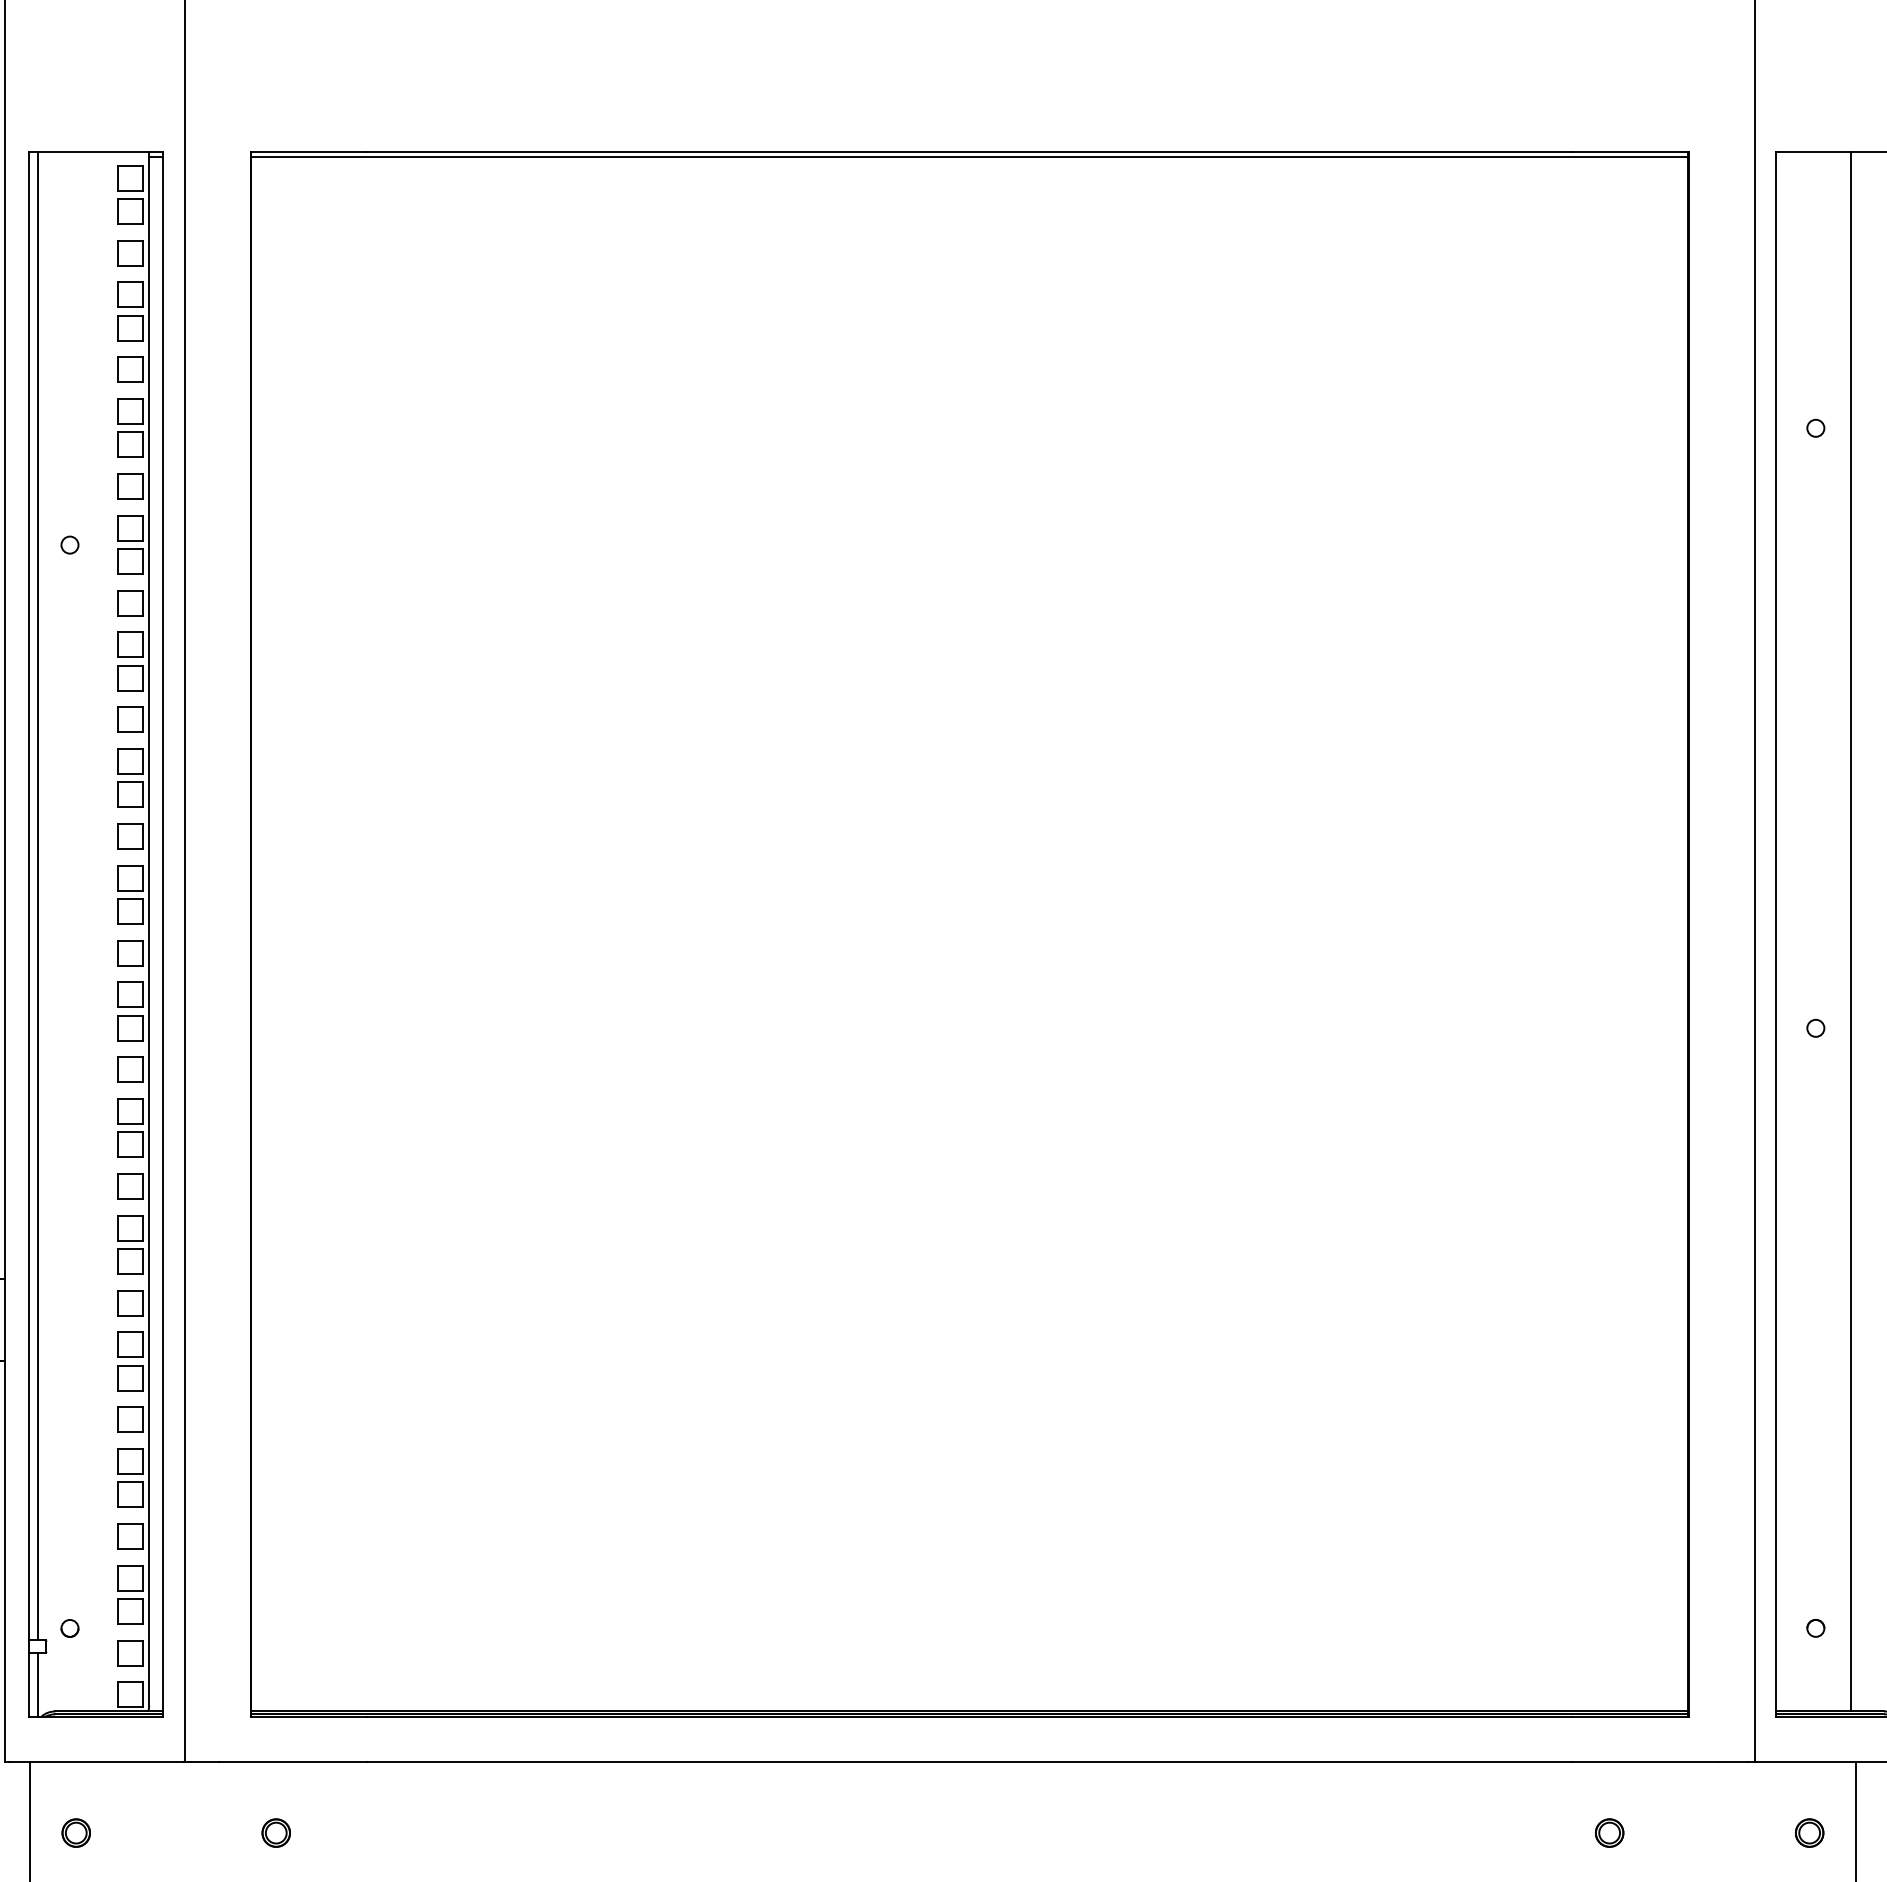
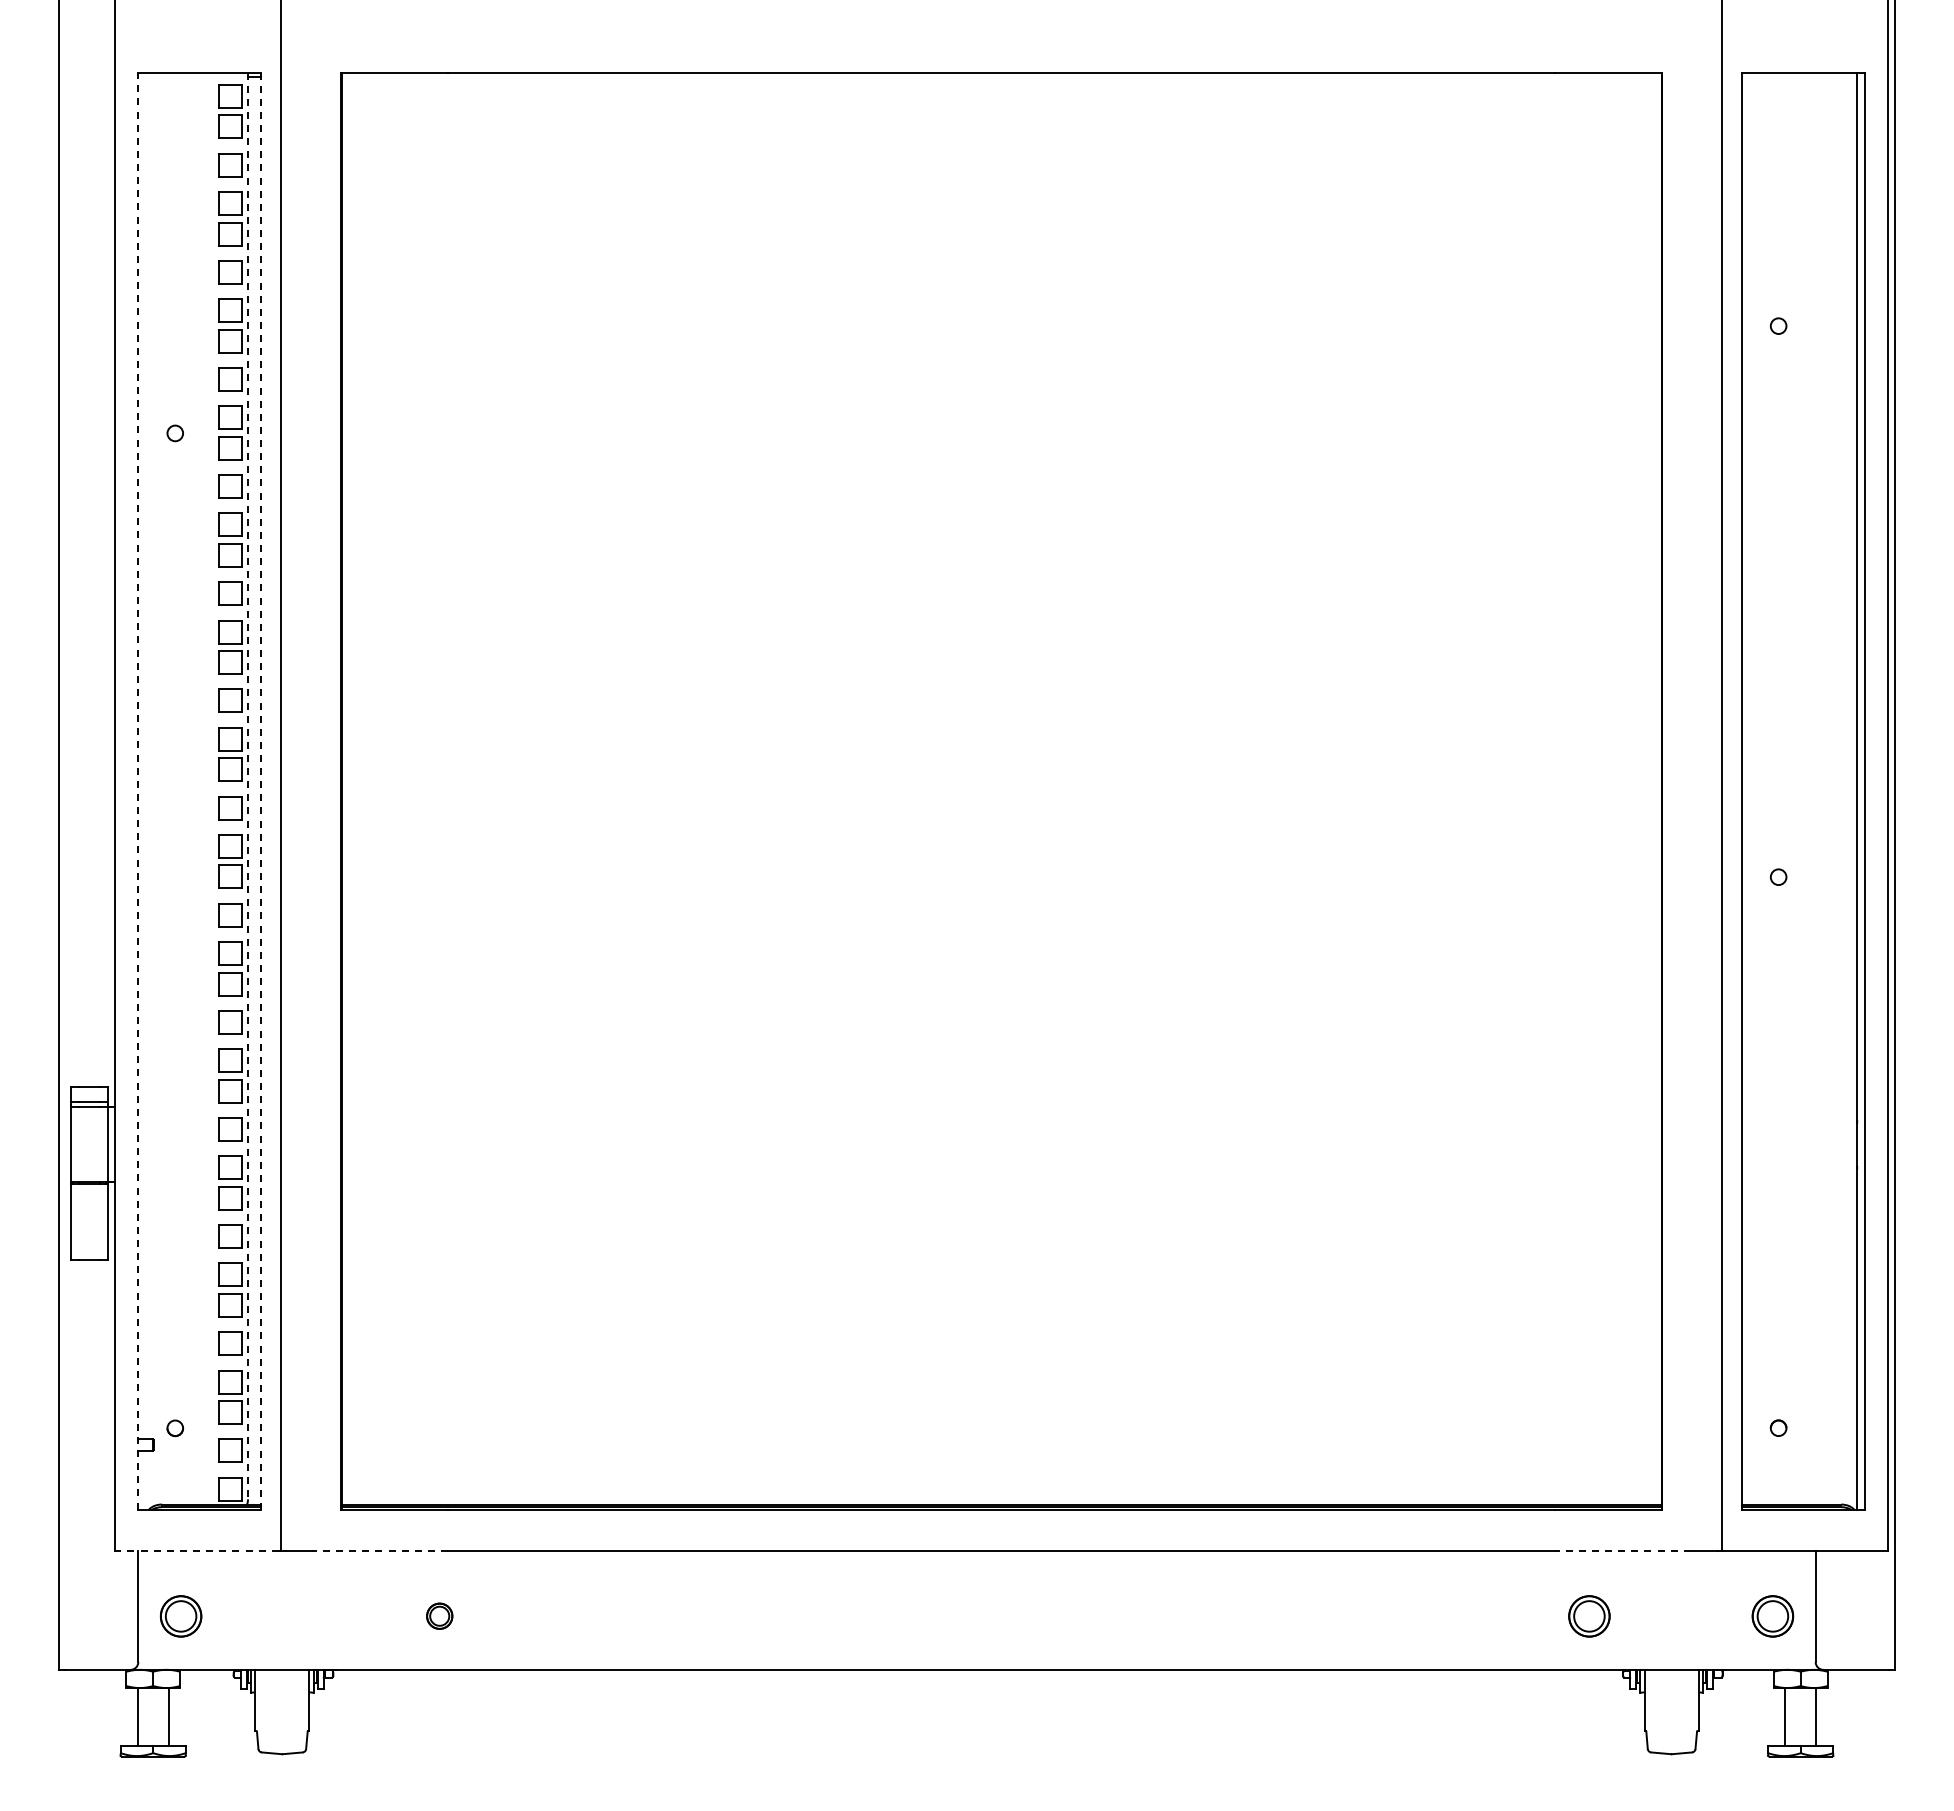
line: (969, 157) -> (1001, 77), removed
line: (37, 895) -> (145, 755), removed
line: (149, 929) -> (248, 786), solid -> dashed
line: (1851, 931) -> (1811, 788), removed
line: (29, 933) -> (138, 790), solid -> dashed
line: (162, 935) -> (260, 791), solid -> dashed
line: (37, 1684) -> (145, 1479), removed
line: (95, 1761) -> (198, 1550), solid -> dashed
line: (293, 1761) -> (380, 1550), solid -> dashed
line: (1645, 1761) -> (1622, 1550), solid -> dashed
part: (75, 1832) -> (180, 1615), size x1.6
part: (276, 1832) -> (439, 1615), moved
part: (1608, 1832) -> (1588, 1615), size x1.6
part: (1809, 1832) -> (1772, 1615), size x1.6

